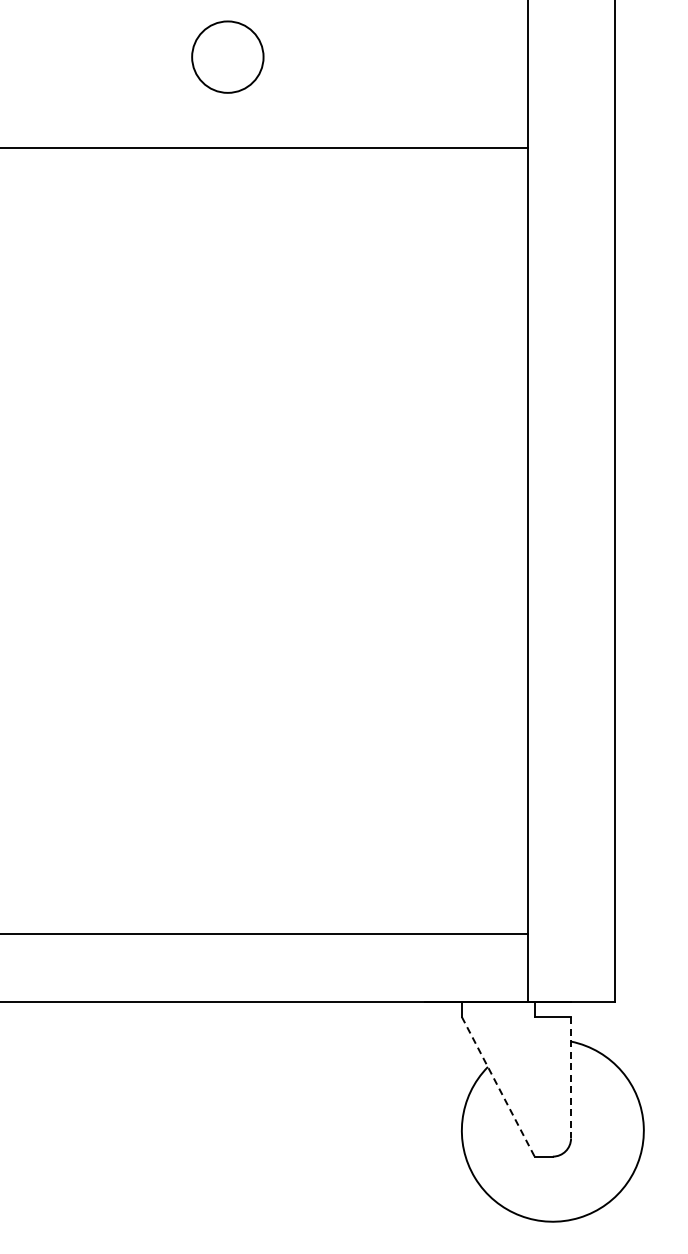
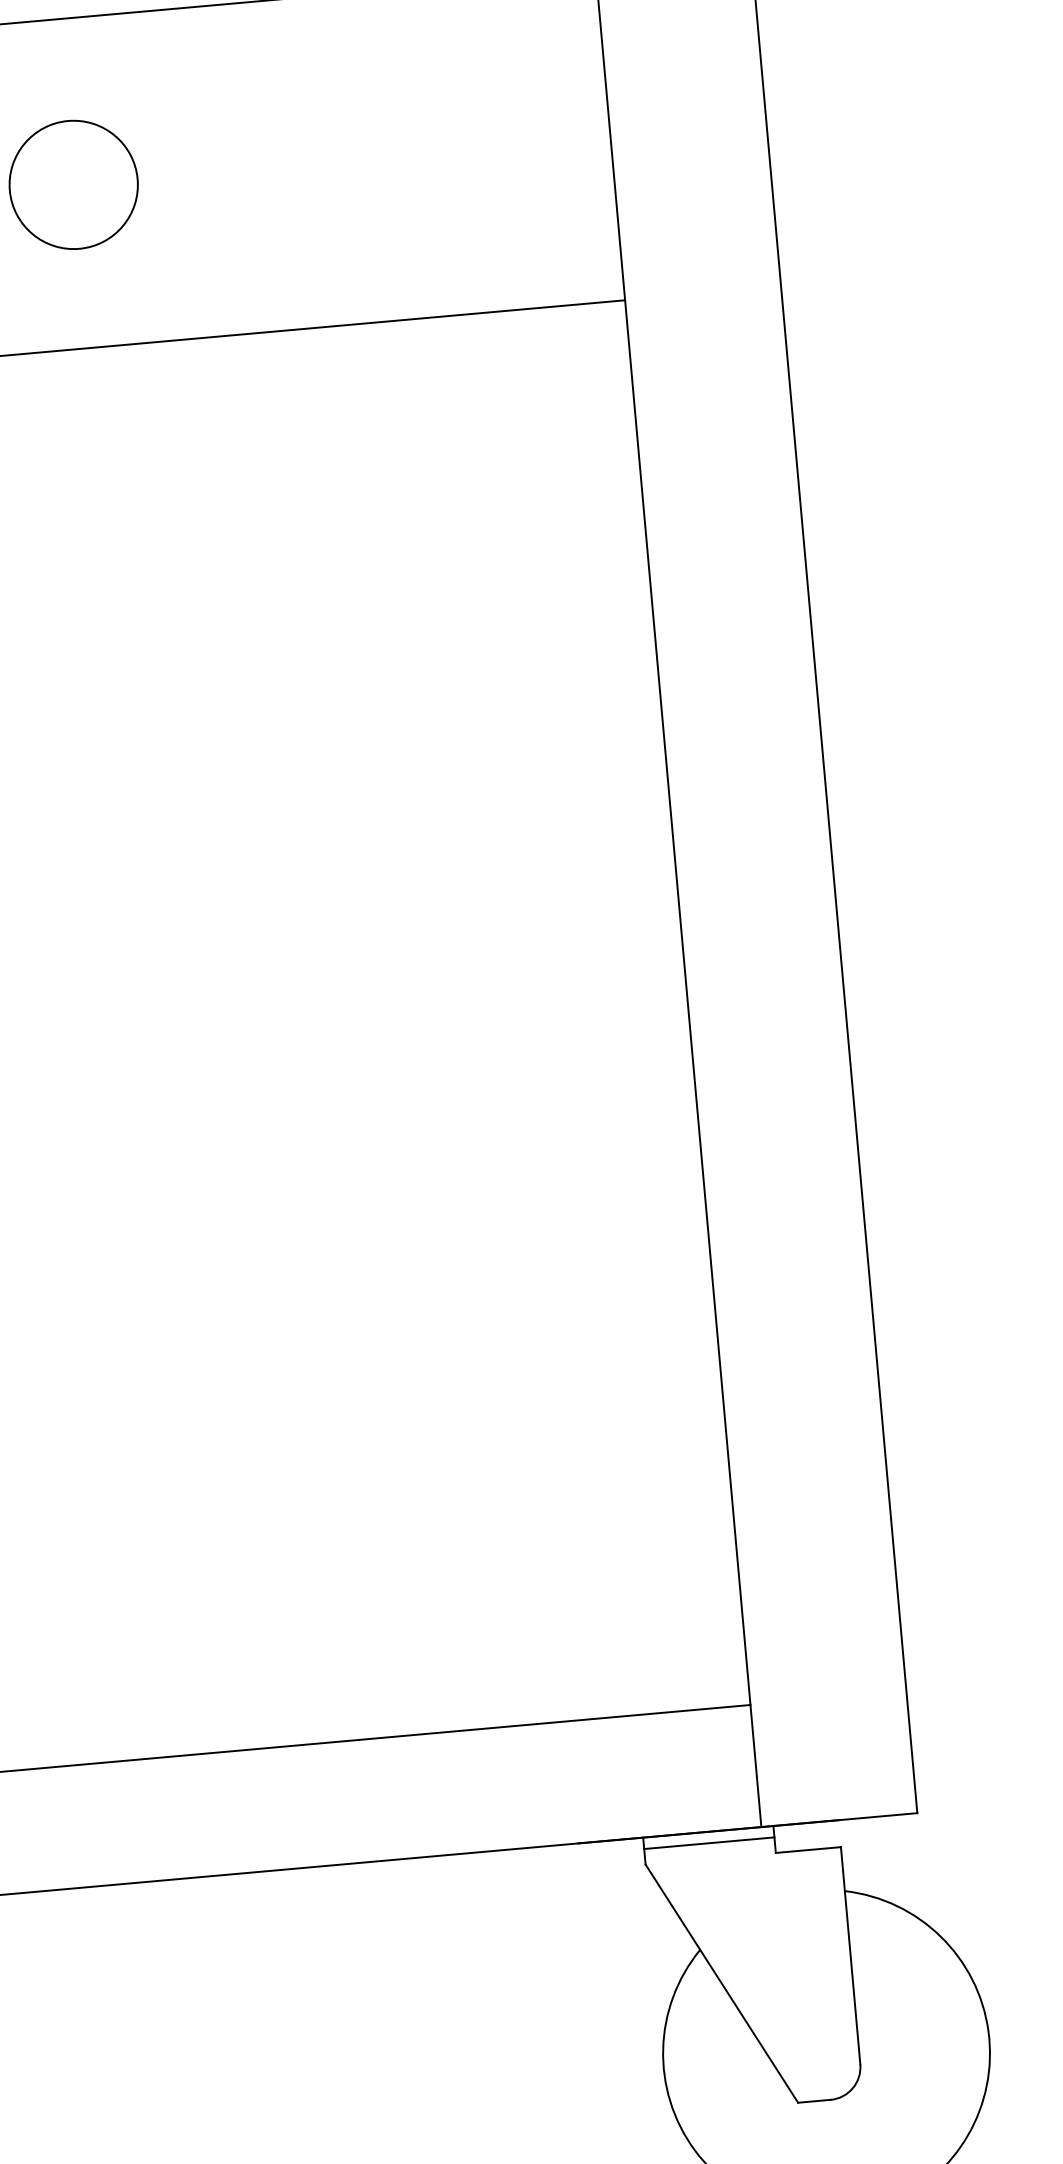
line: (497, 1008) -> (707, 1843), added
line: (571, 1077) -> (851, 1955), dashed -> solid
line: (498, 1086) -> (722, 1983), dashed -> solid

